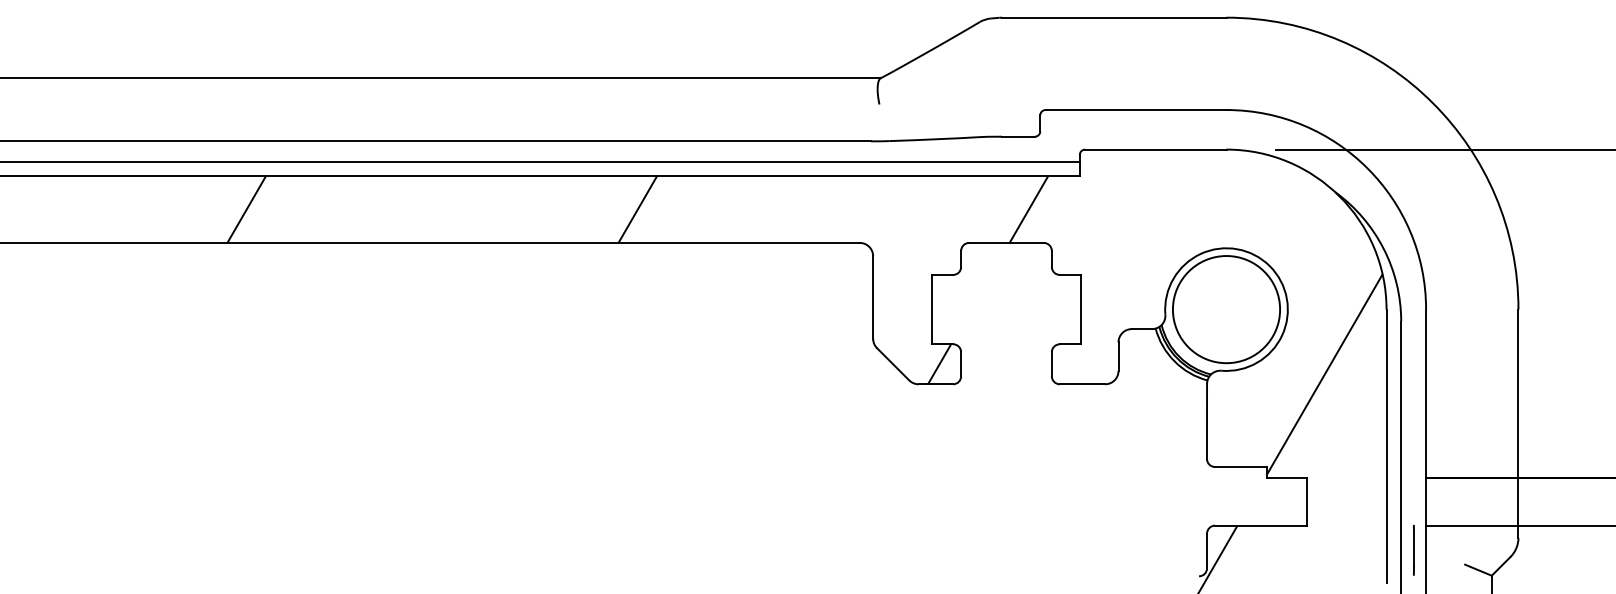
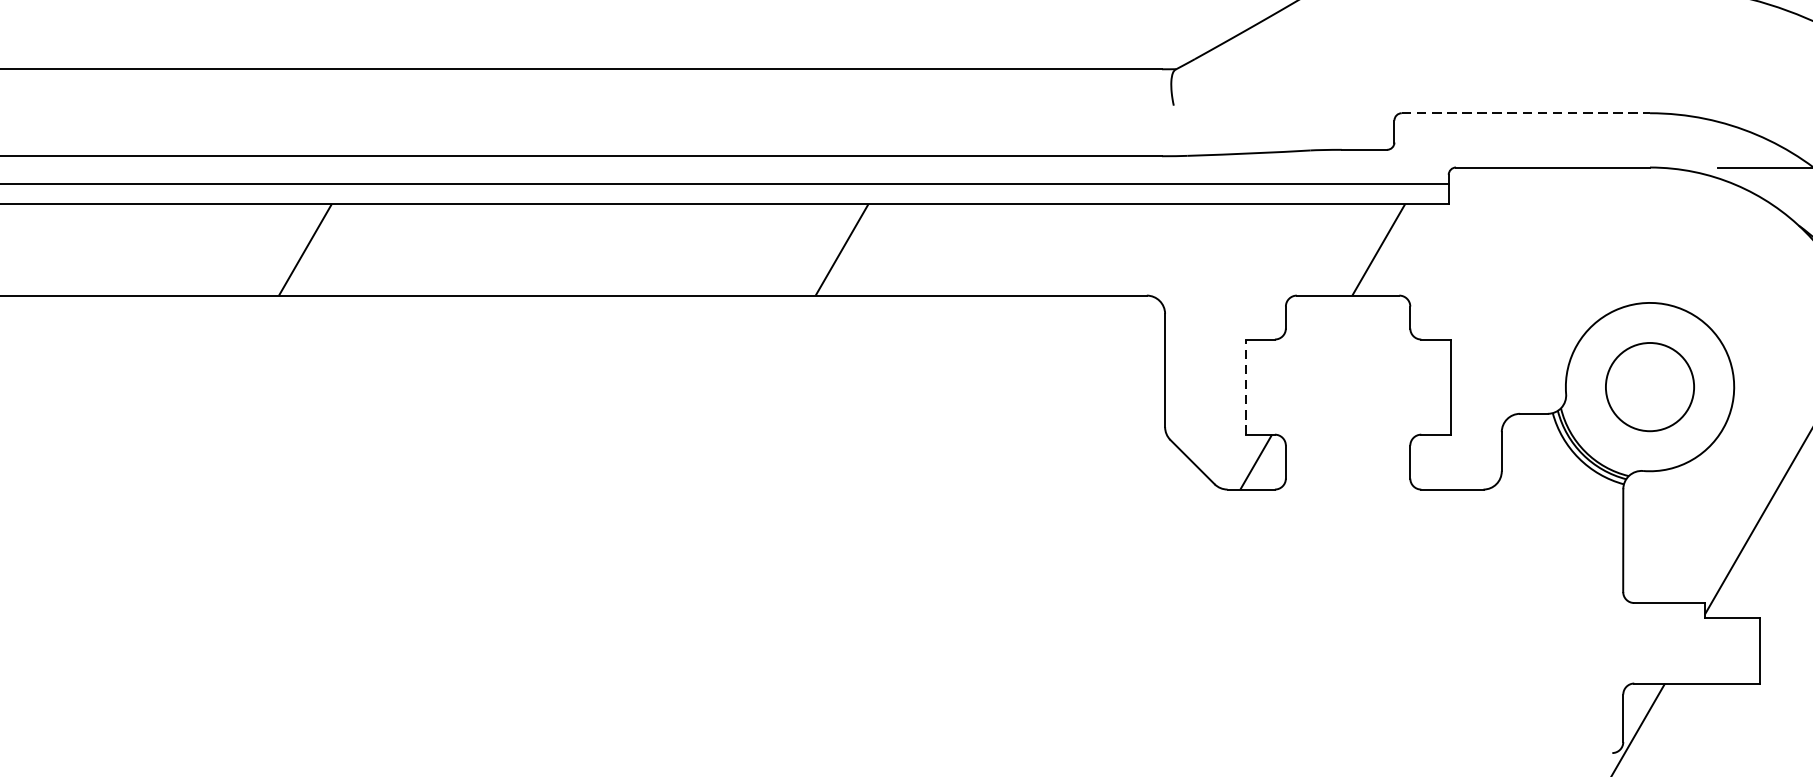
line: (1136, 110) -> (1526, 113), solid -> dashed
line: (931, 309) -> (1245, 386), solid -> dashed
circle: (1226, 309) -> (1649, 386), size x0.6

